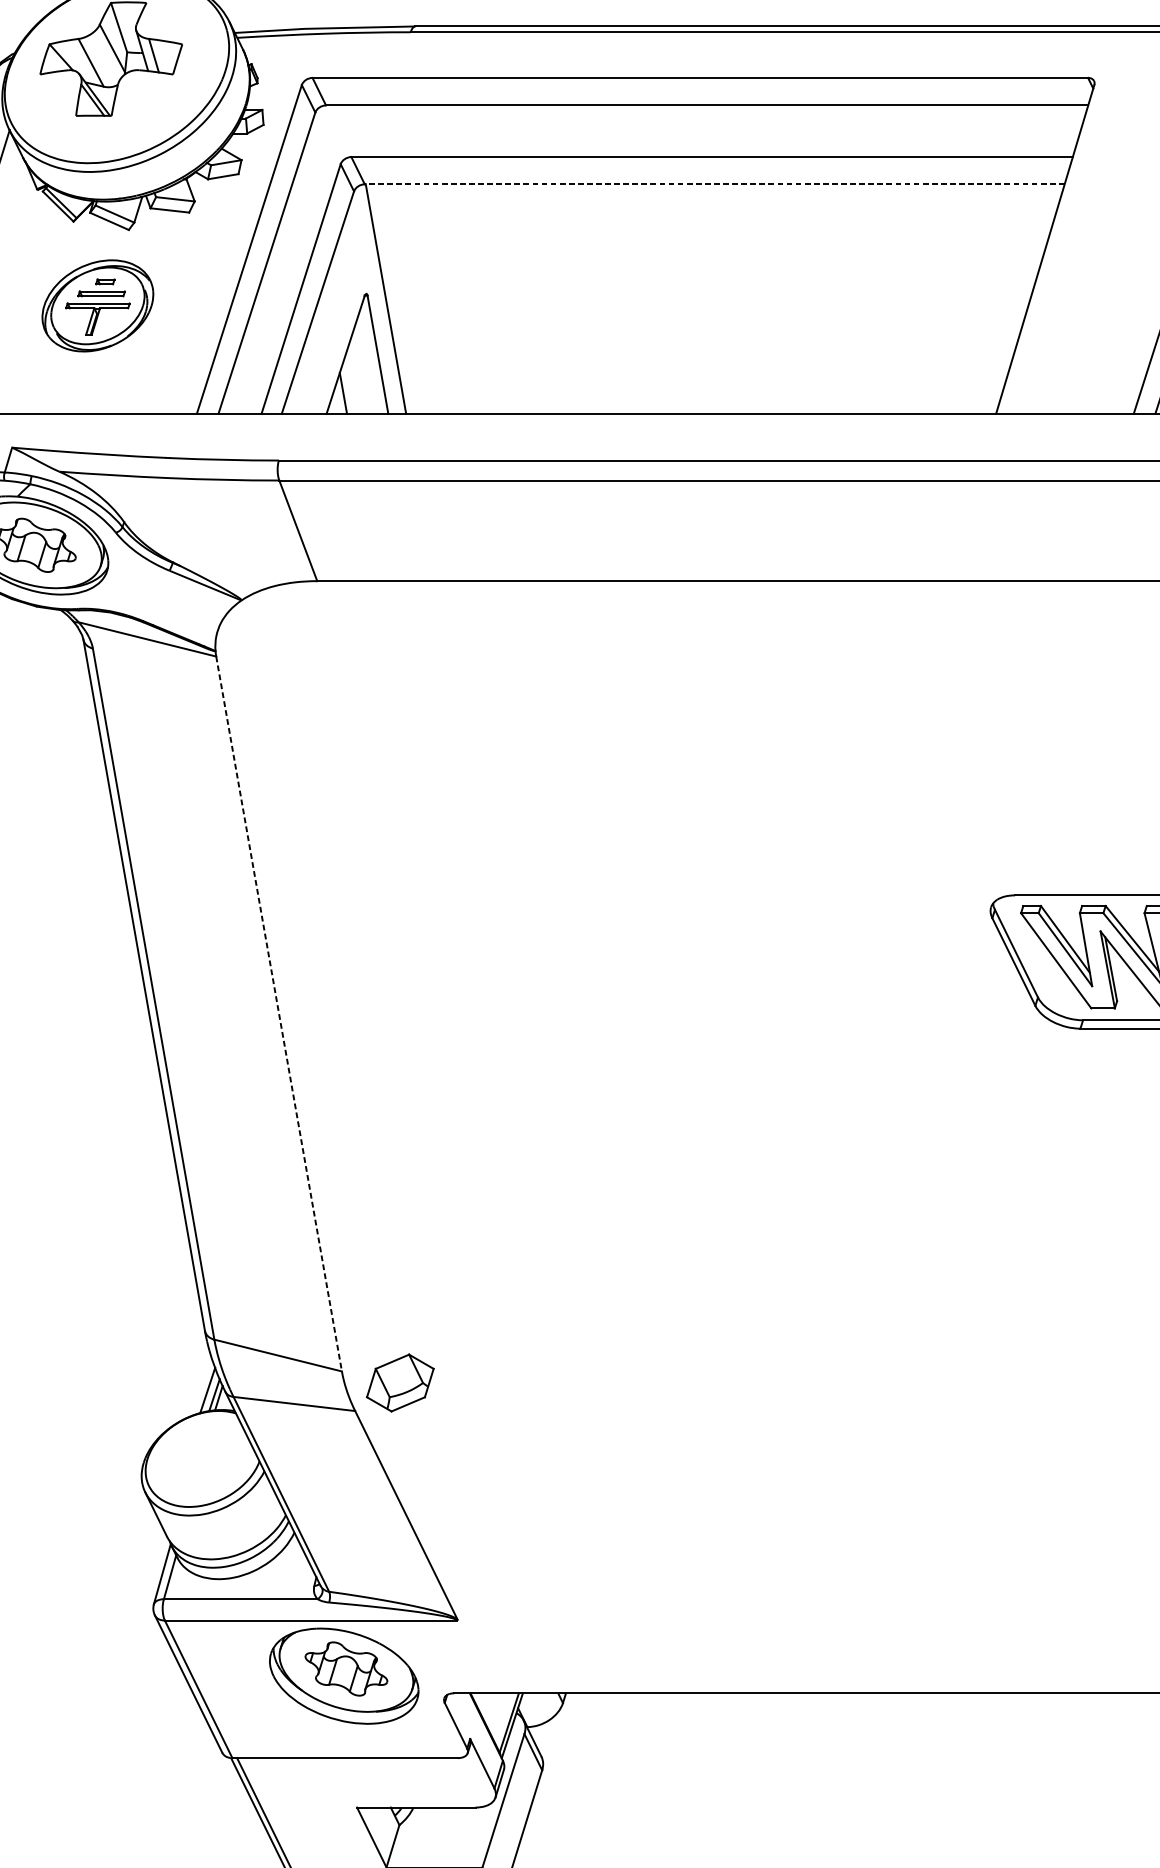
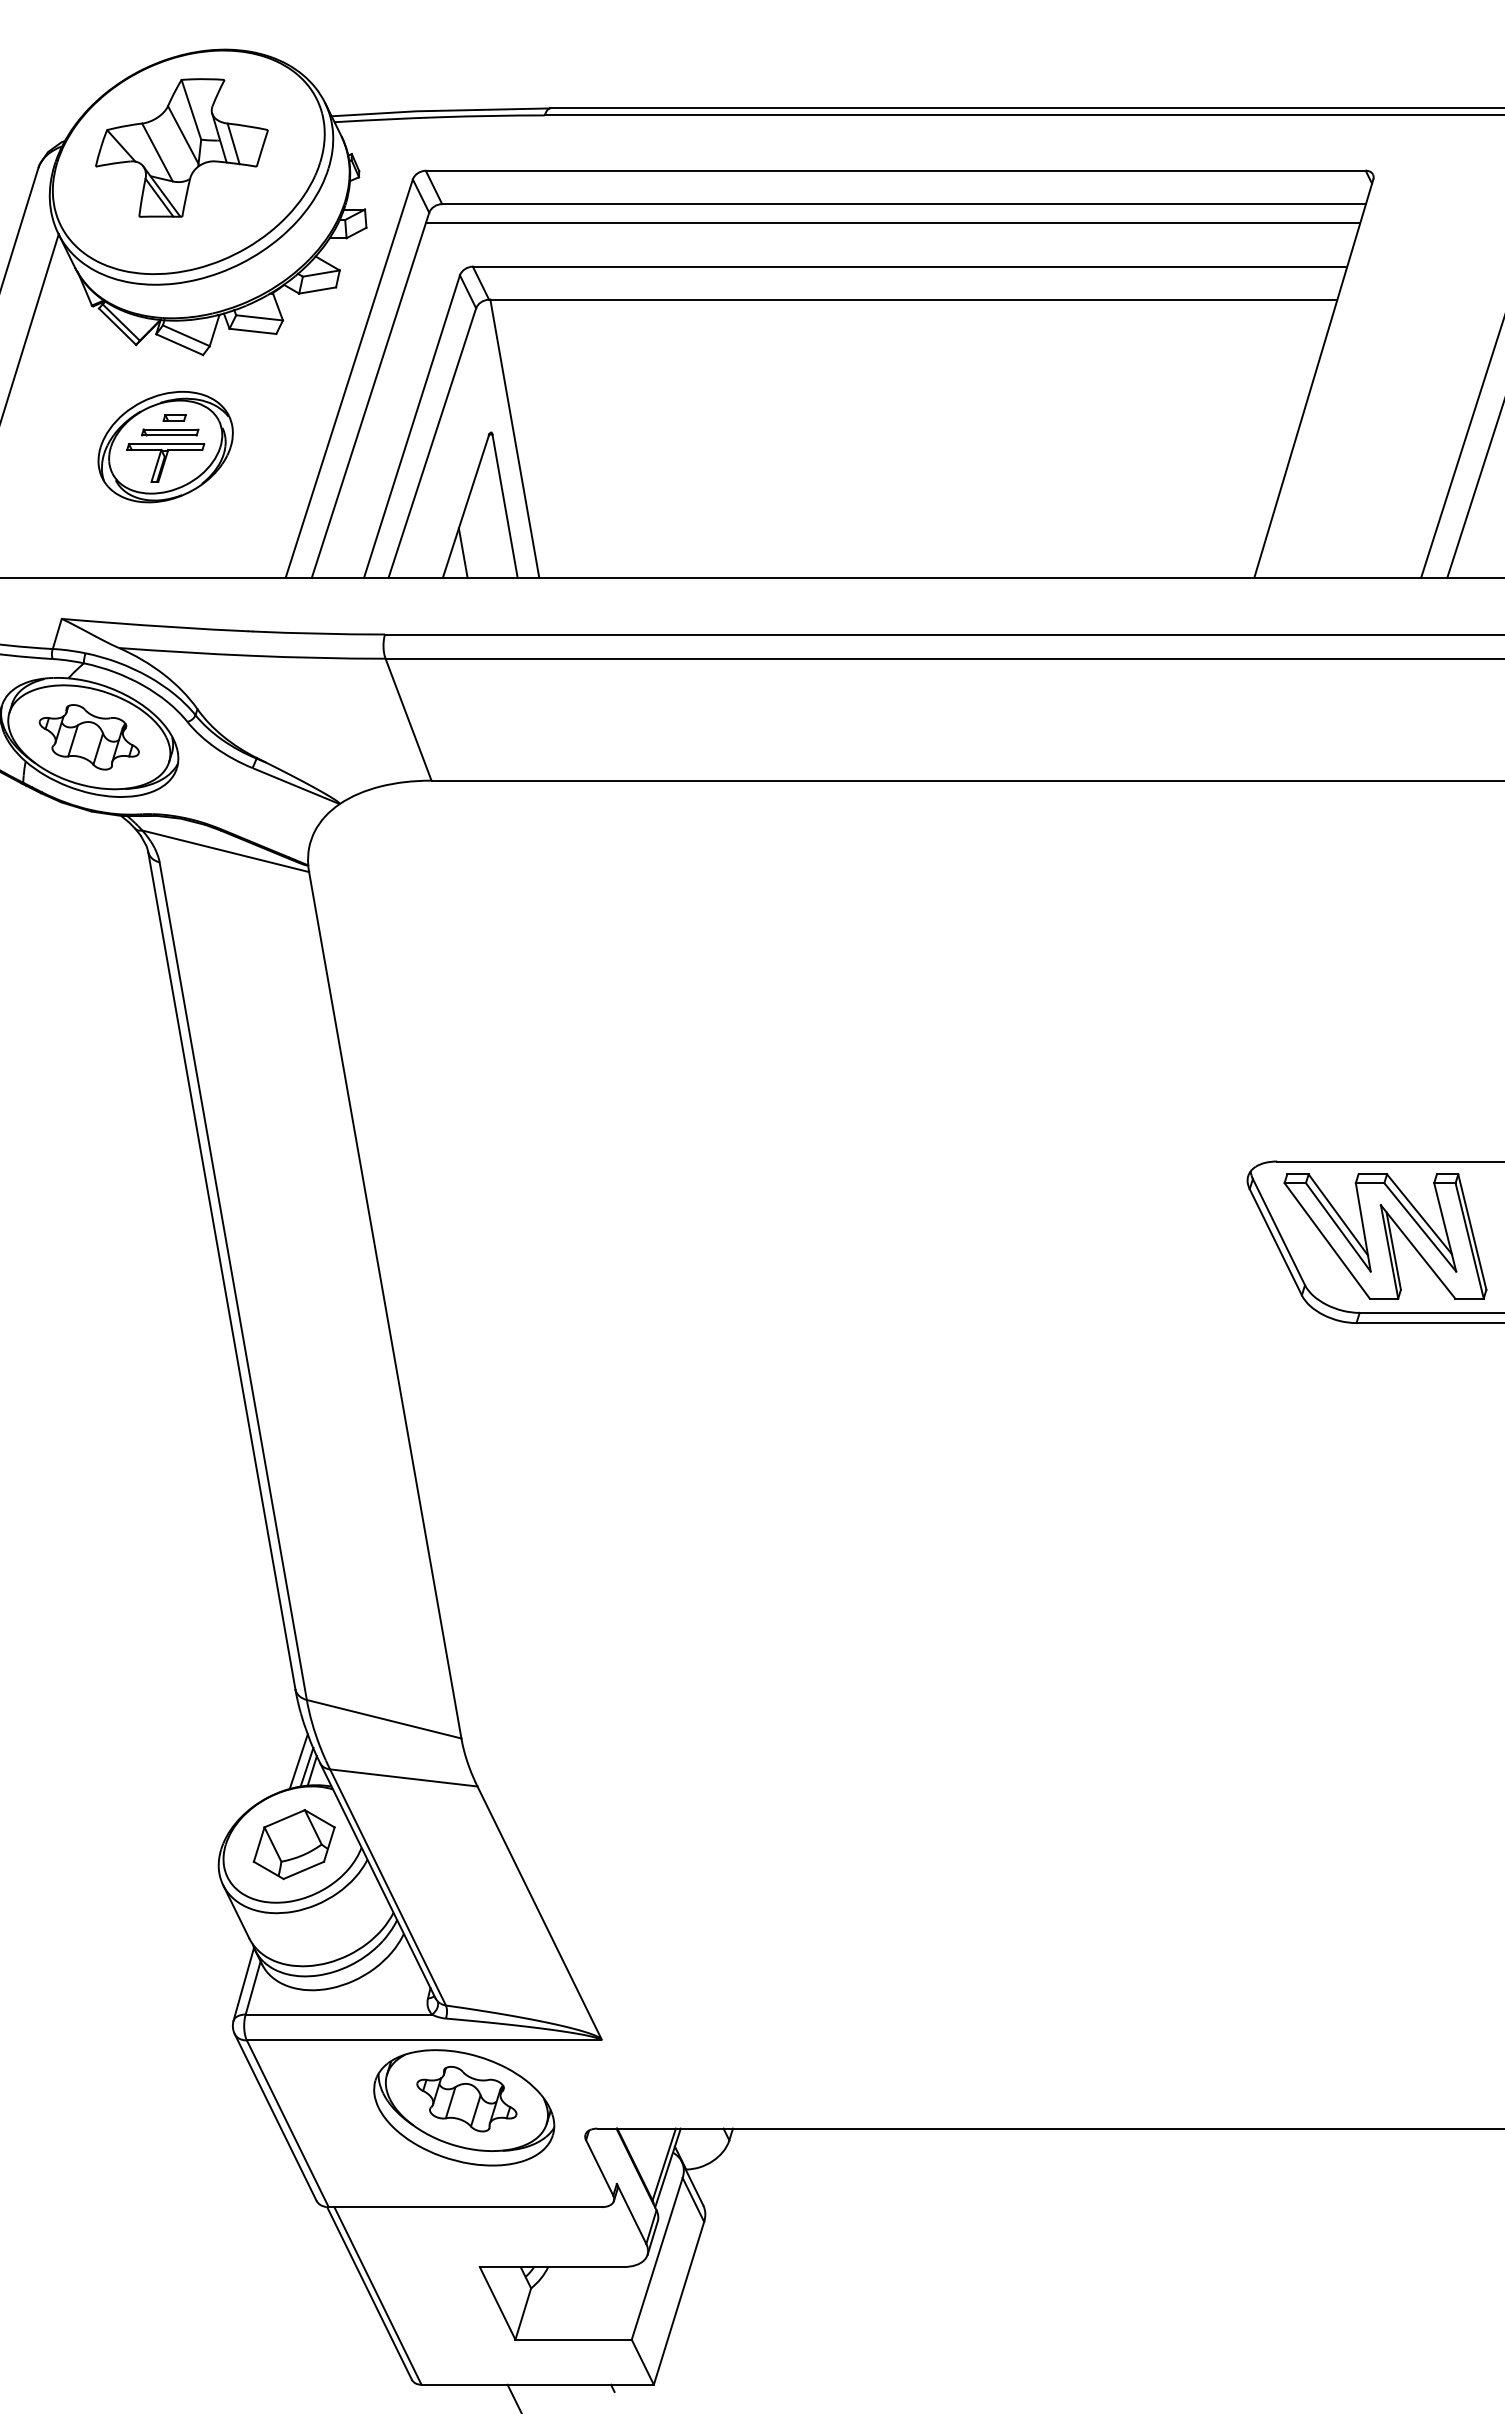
line: (697, 120) -> (892, 222), added
line: (714, 184) -> (912, 299), dashed -> solid
line: (279, 1014) -> (385, 1305), dashed -> solid
part: (399, 1383) -> (293, 1844), moved

